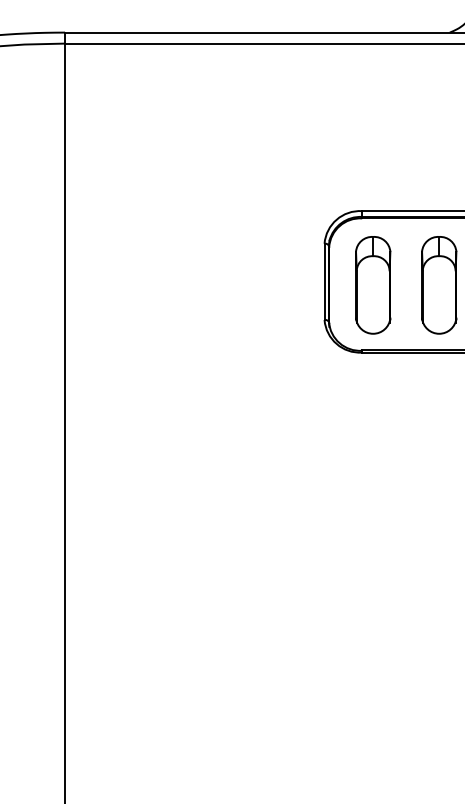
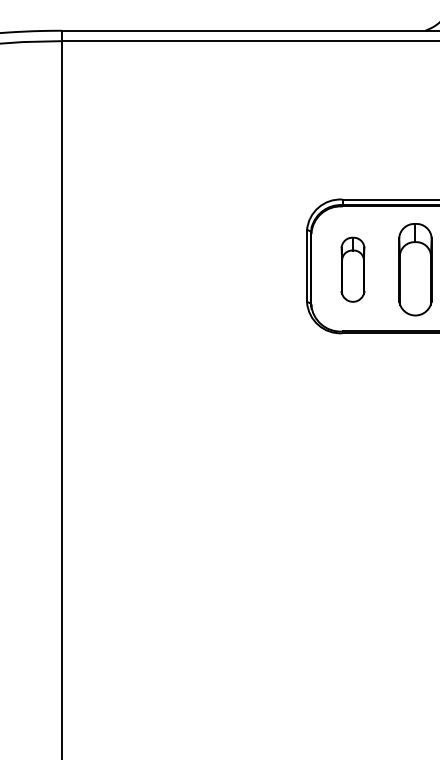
part: (372, 285) -> (352, 269), size x0.7

